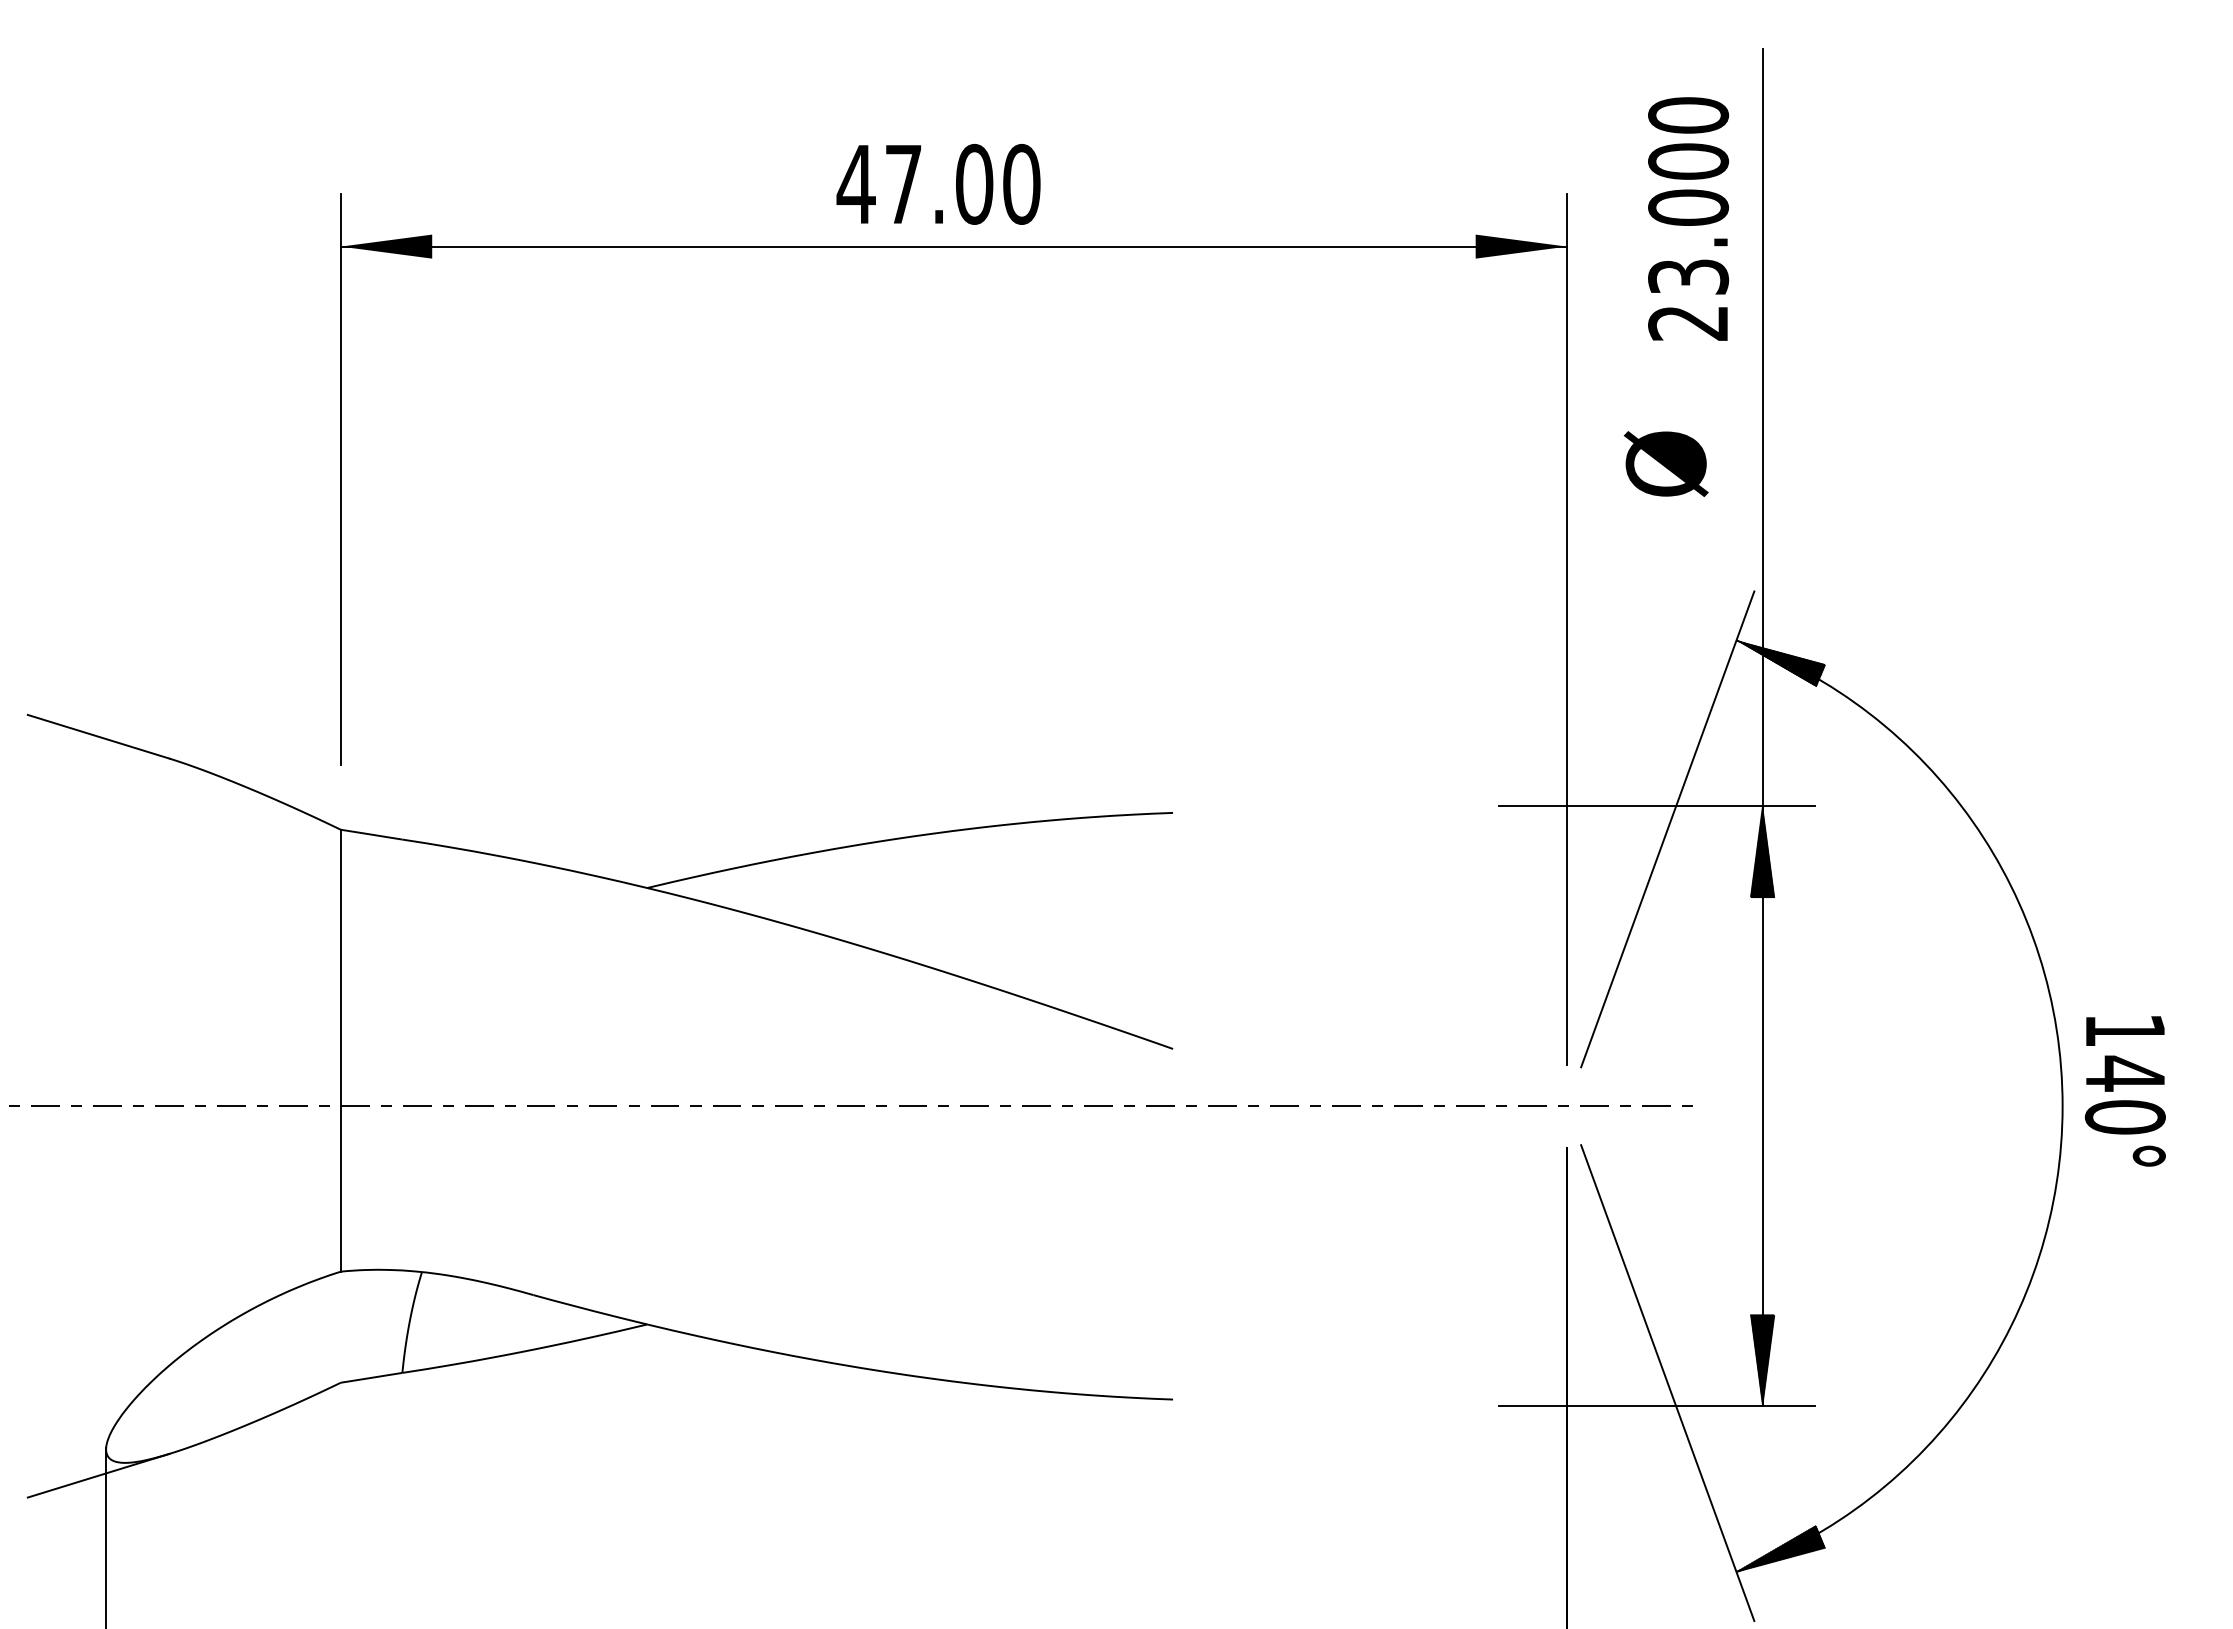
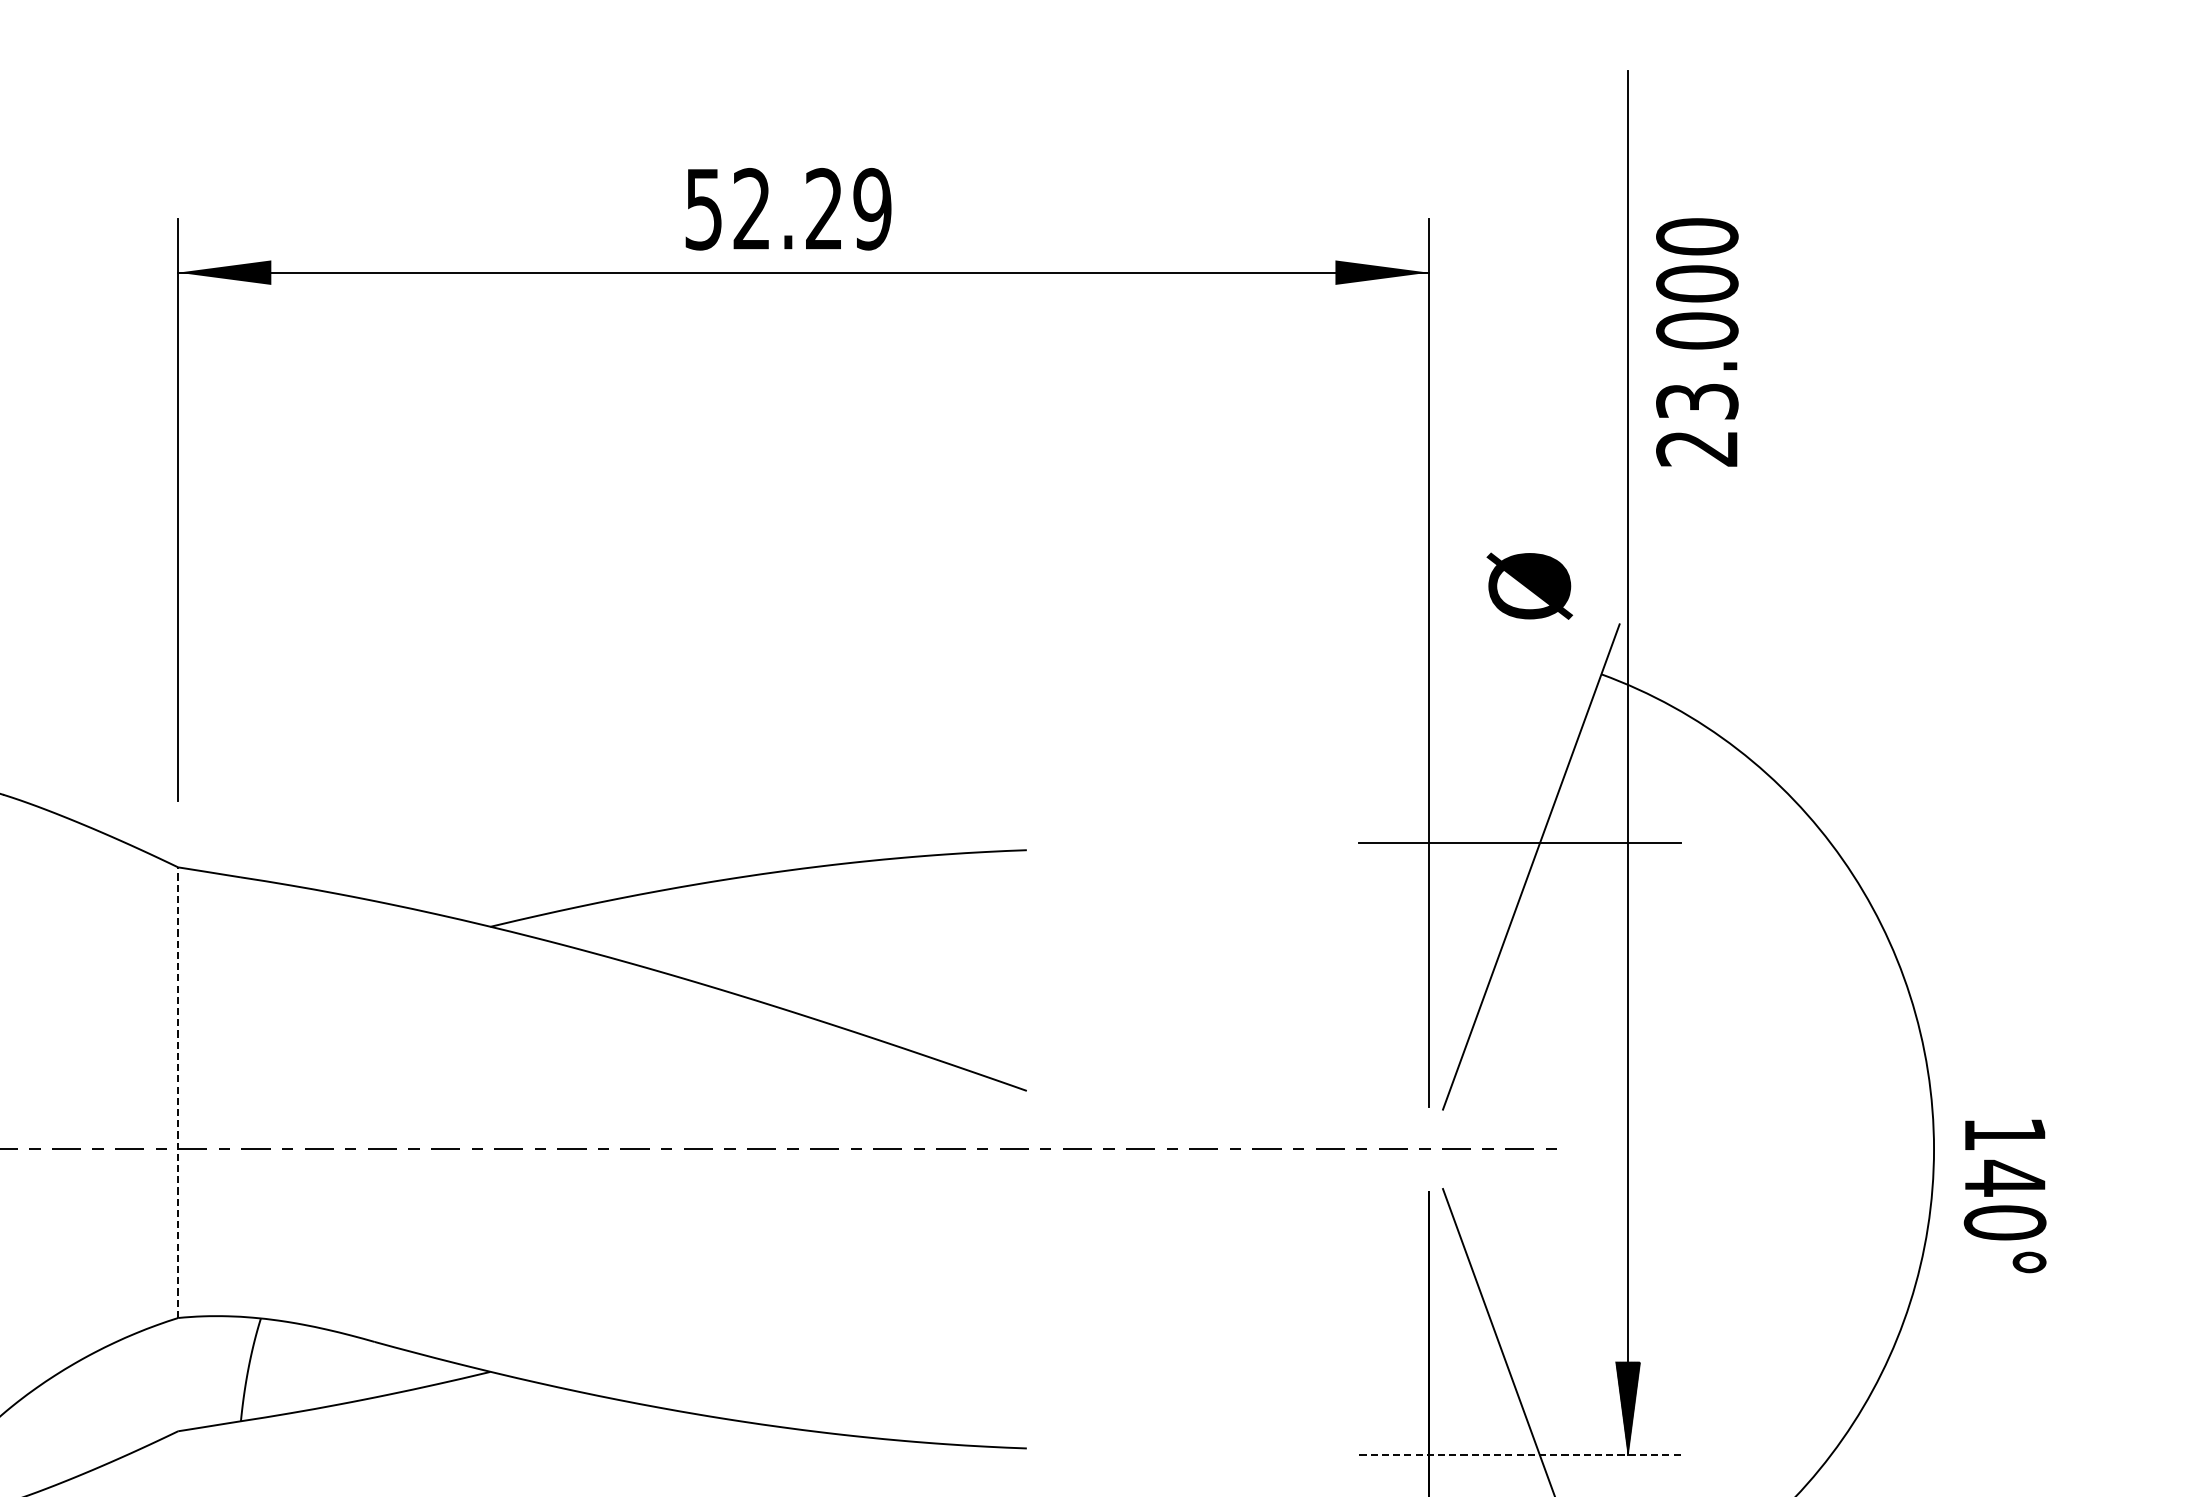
text: (938, 183) -> (787, 208), 47.00 -> 52.29
text: (1688, 218) -> (1697, 341), moved
text: (1665, 463) -> (1529, 585), moved
hatch: (1780, 663) -> (1646, 697), removed
hatch: (1762, 851) -> (1627, 889), removed
line: (340, 1050) -> (177, 1092), solid -> dashed
text: (2124, 1091) -> (2004, 1196), moved
line: (1656, 1406) -> (1519, 1455), solid -> dashed

